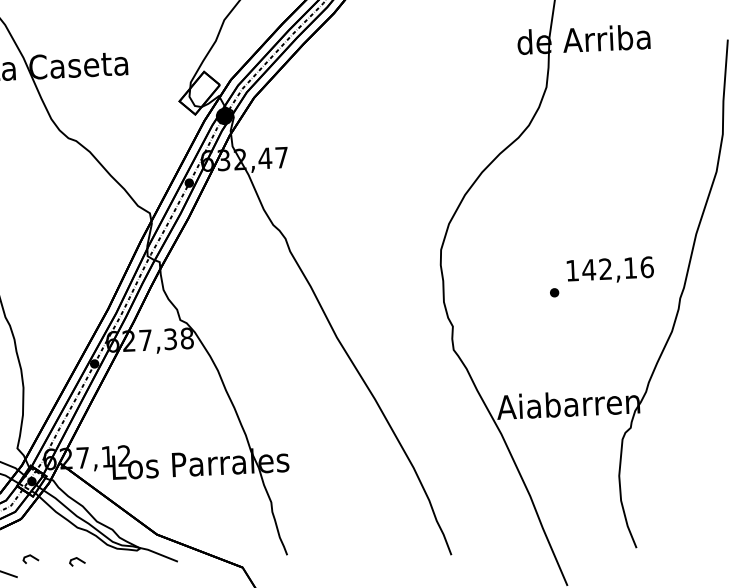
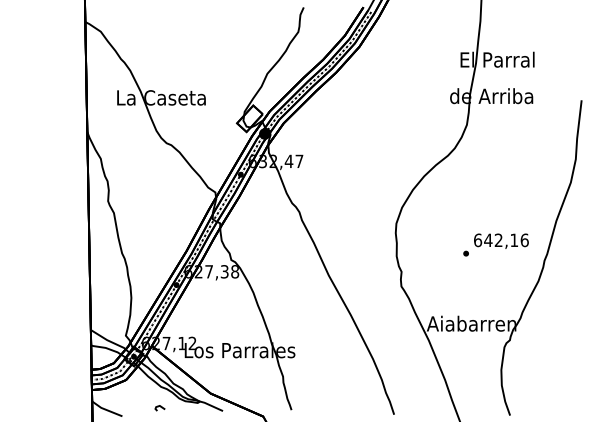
text: (573, 270) -> (478, 240), 142,16 -> 642,16
line: (28, 557) -> (129, 404), removed

